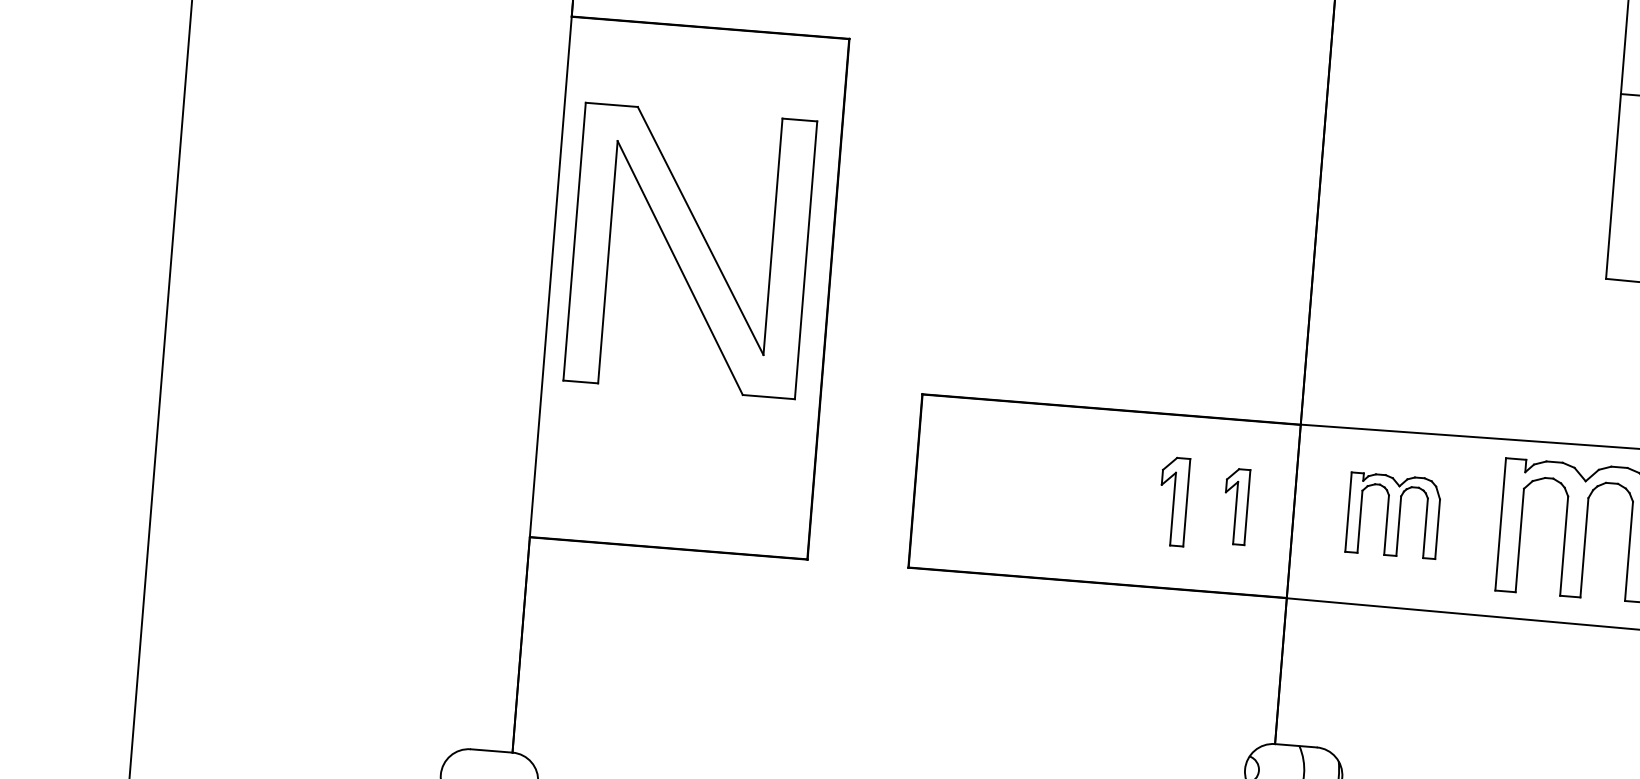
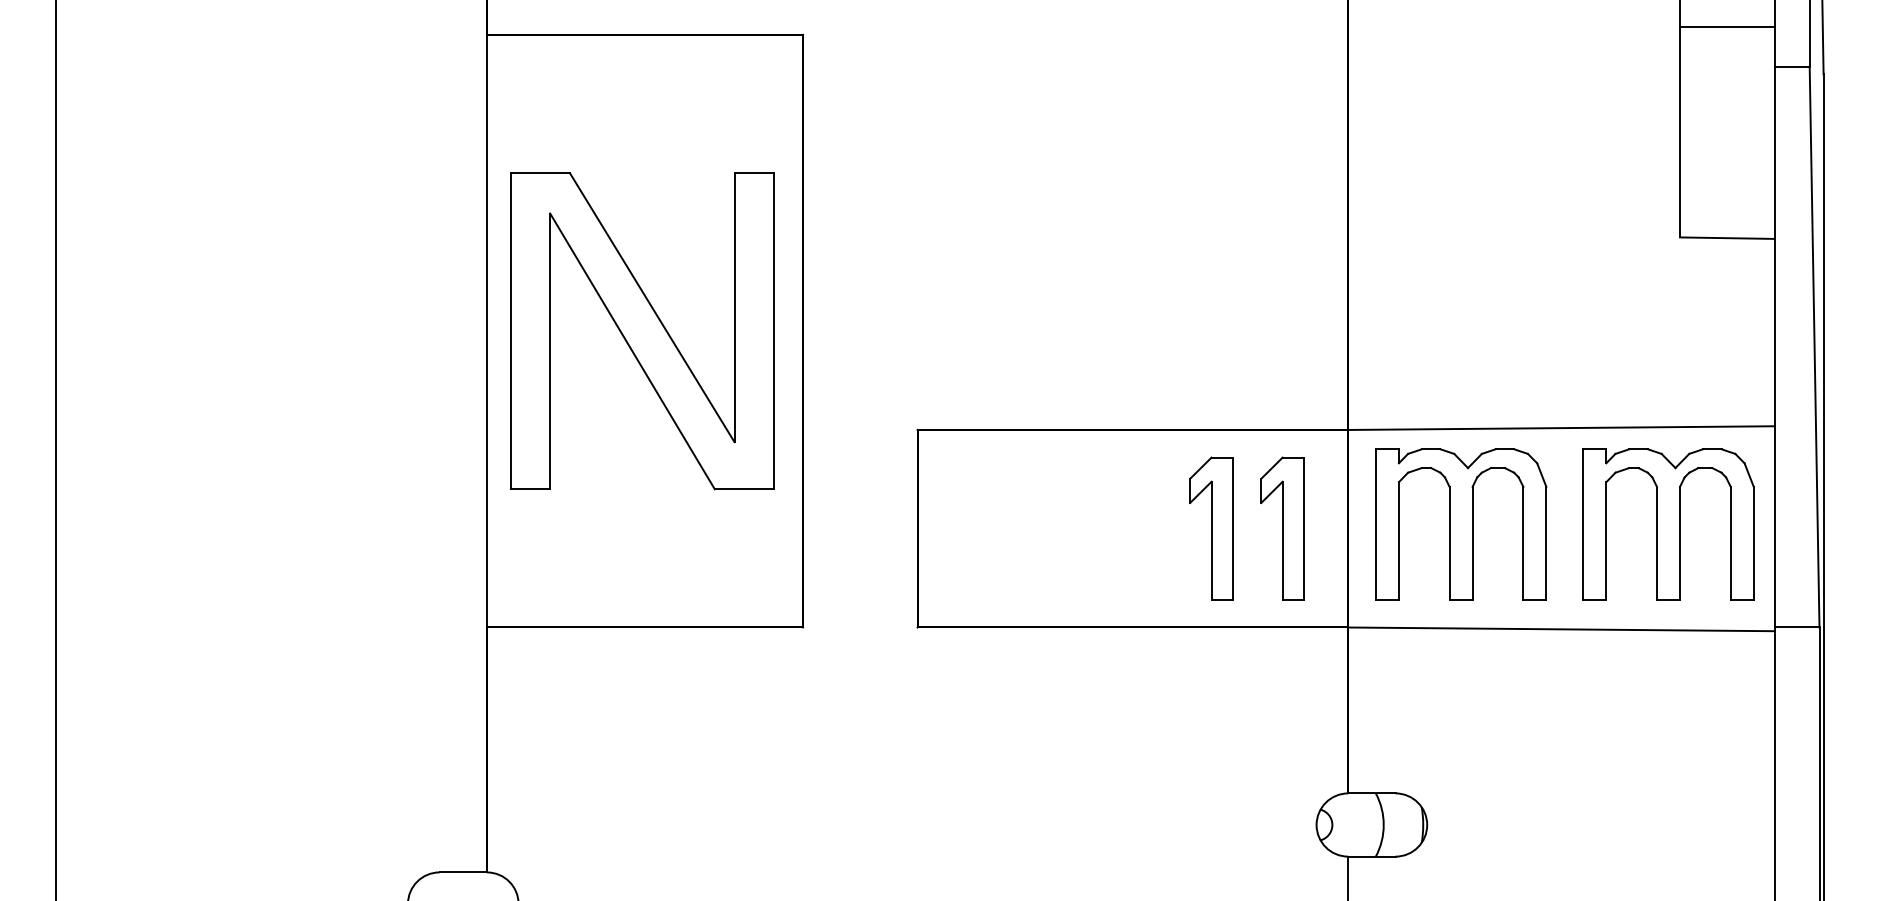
part: (690, 251) -> (642, 331), moved
part: (1173, 501) -> (1211, 528), size x1.43
part: (1236, 506) -> (1282, 528), size x1.67
part: (1393, 515) -> (1461, 524), size x1.67

